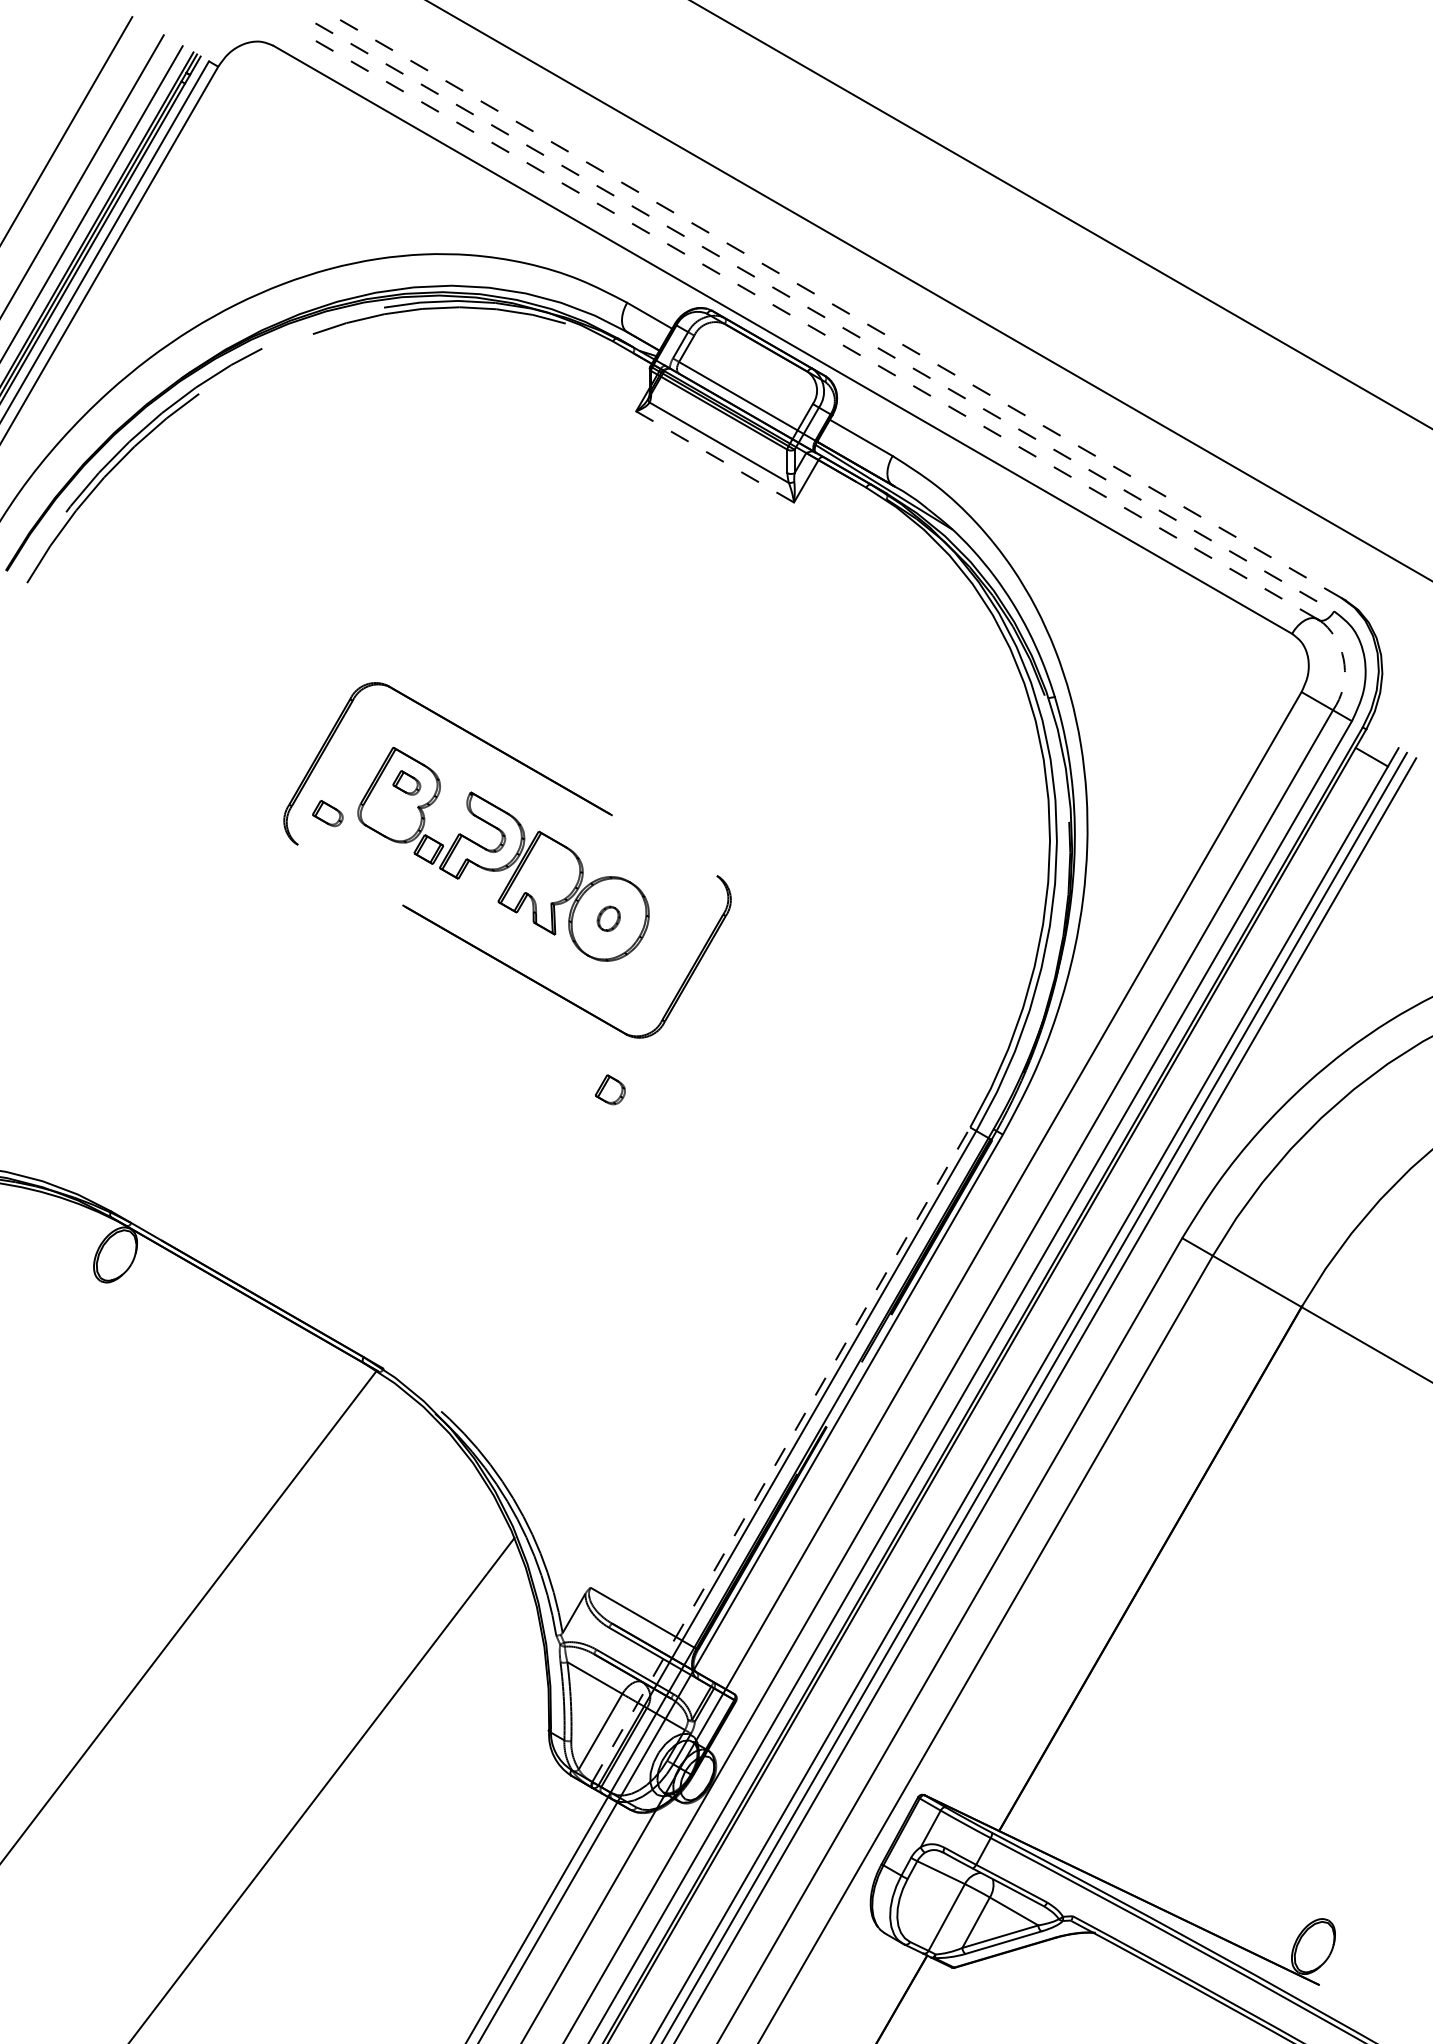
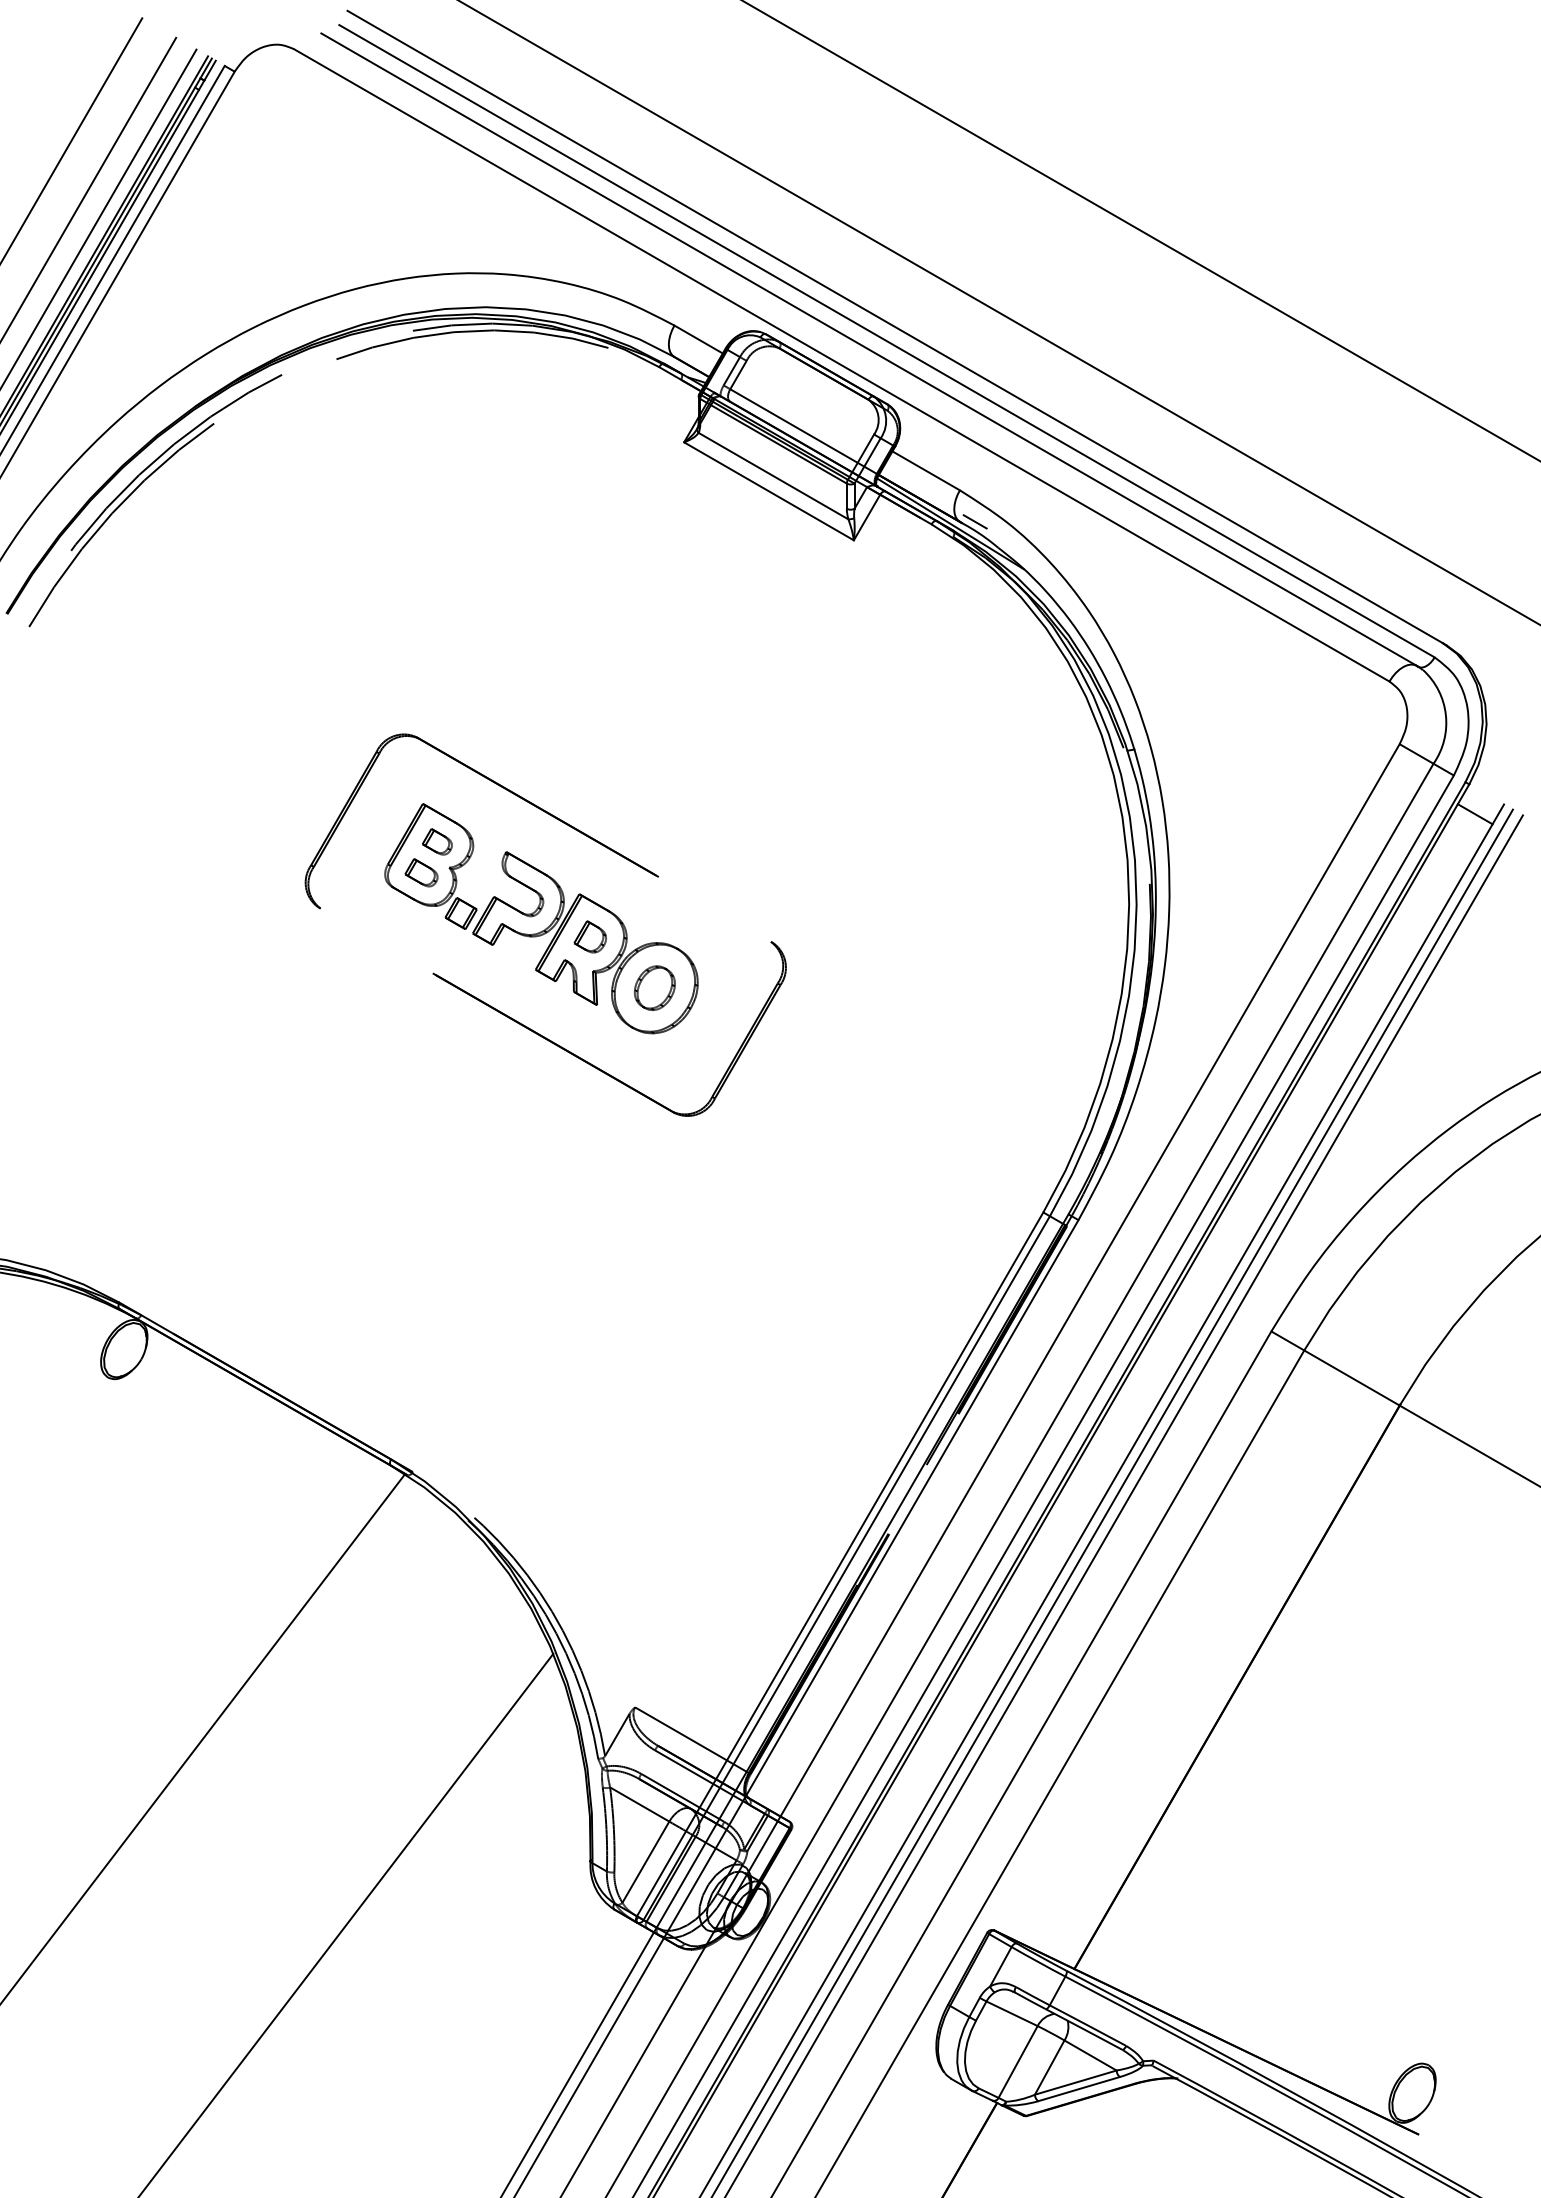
line: (831, 303) -> (894, 326), dashed -> solid
line: (825, 317) -> (887, 341), dashed -> solid
line: (807, 325) -> (868, 349), dashed -> solid
line: (715, 457) -> (769, 491), dashed -> solid
line: (906, 484) -> (974, 521), added
arc: (1344, 664) -> (1445, 714), dashed -> solid
part: (327, 813) -> (421, 872), moved
part: (608, 918) -> (654, 987), size x1.67
part: (609, 1089) -> (589, 936), moved
line: (781, 1453) -> (840, 1563), dashed -> solid

